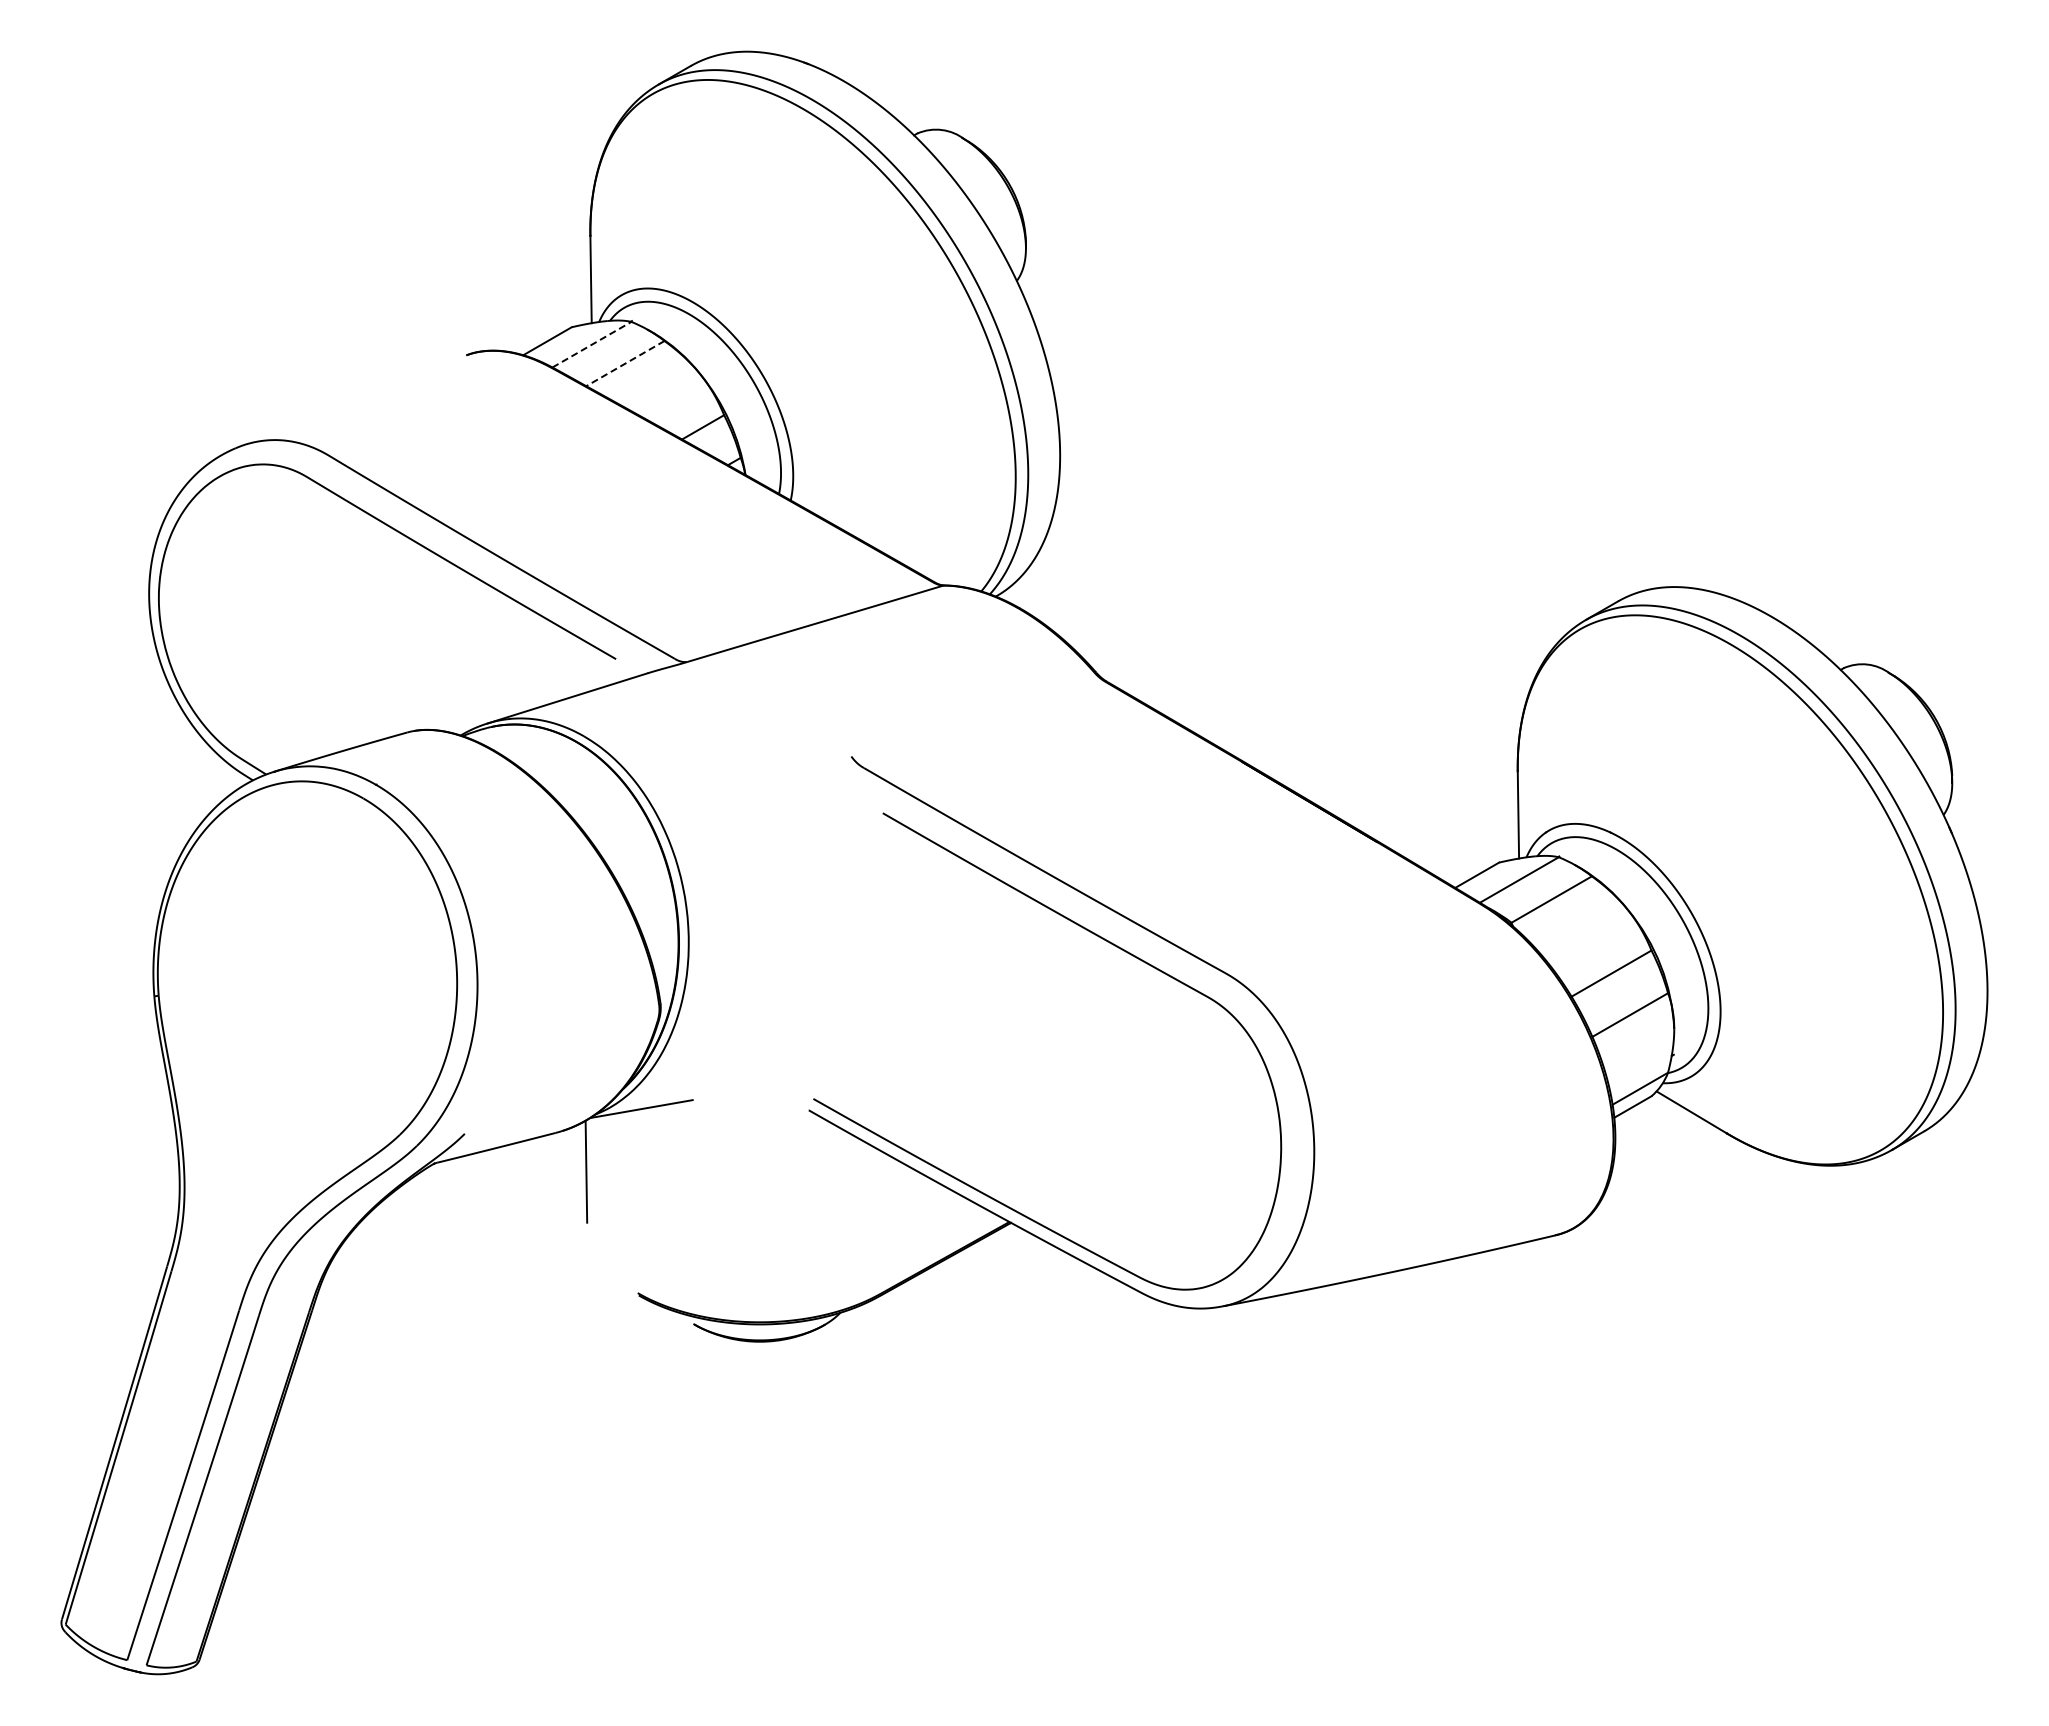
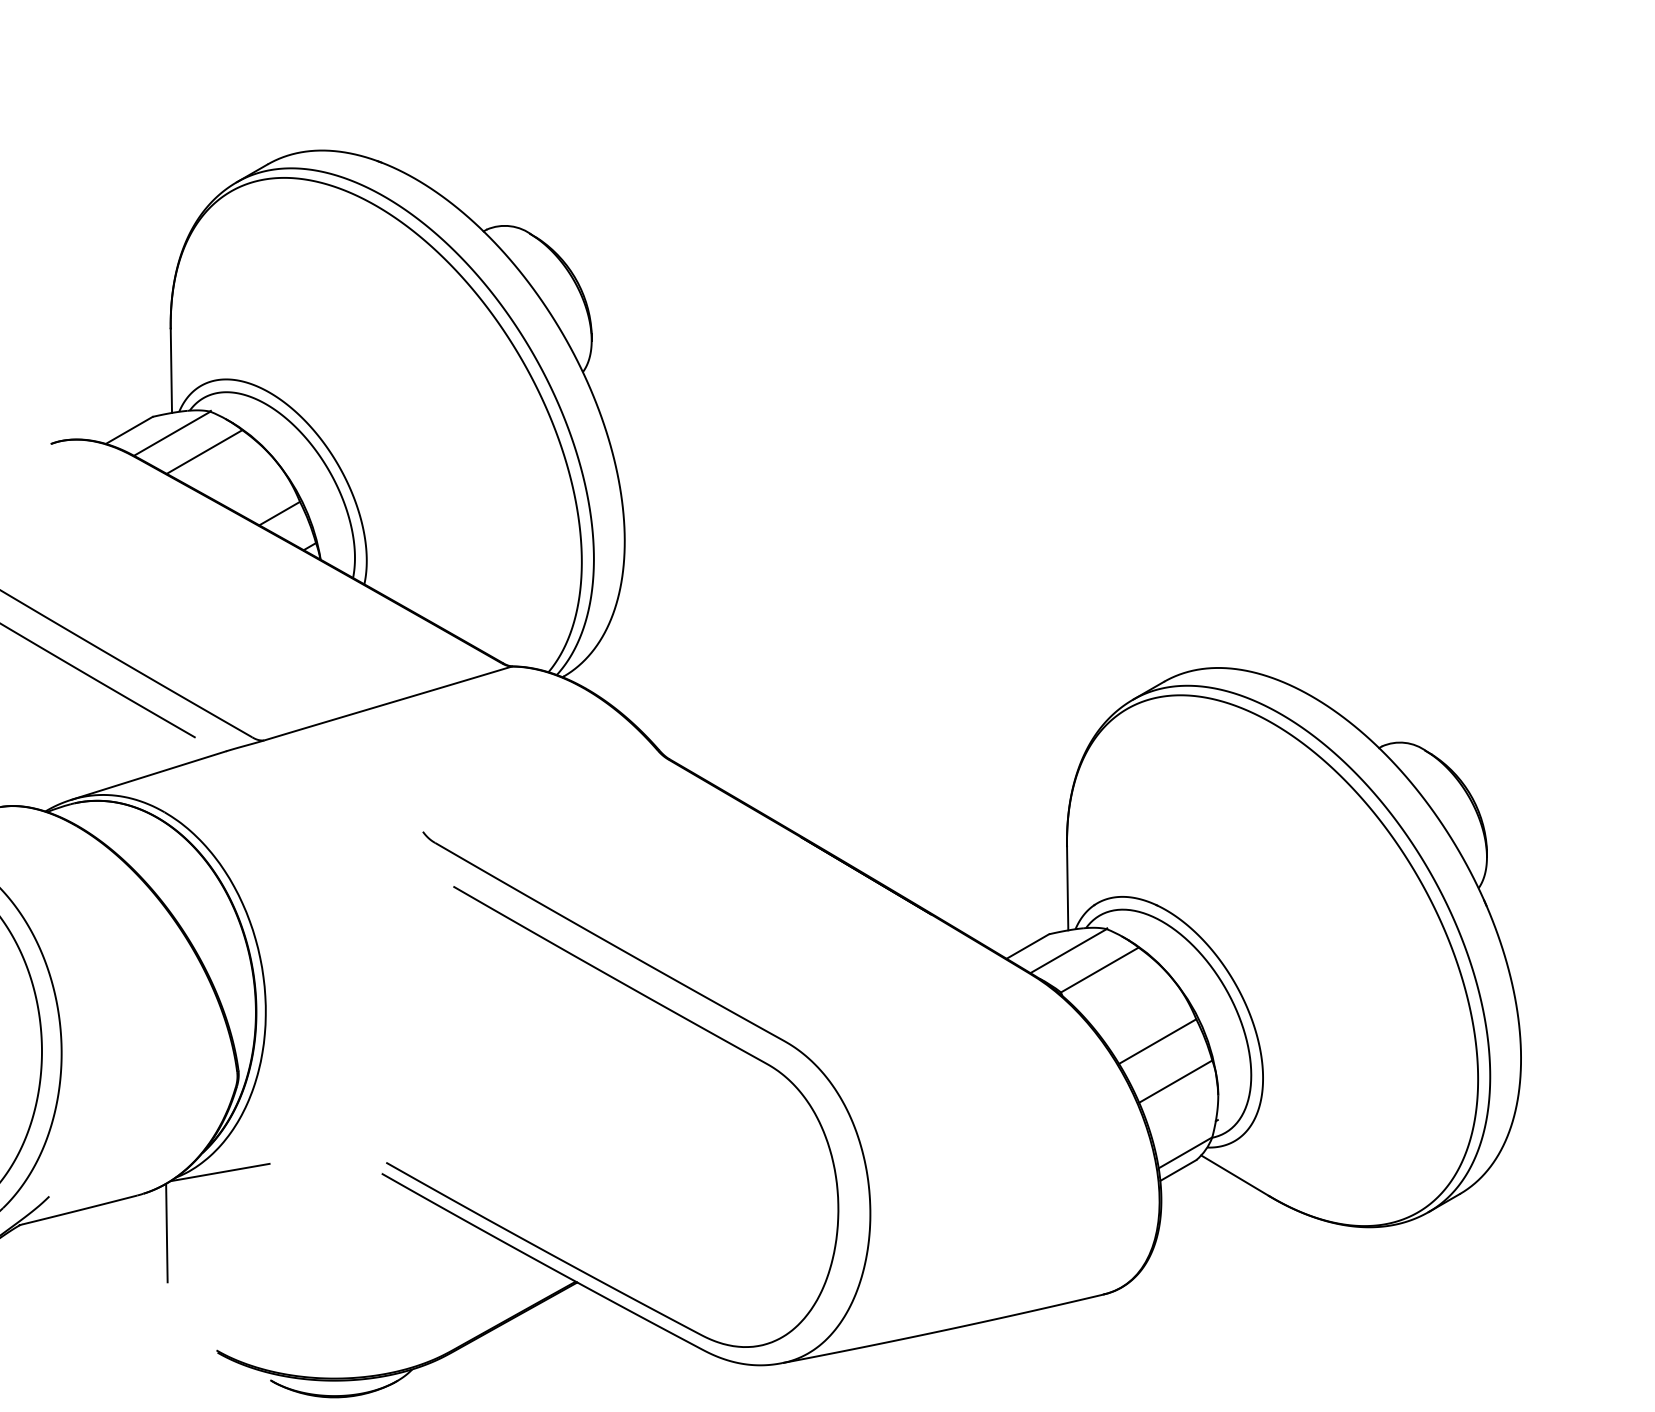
line: (591, 344) -> (171, 433), dashed -> solid
line: (624, 363) -> (203, 451), dashed -> solid

